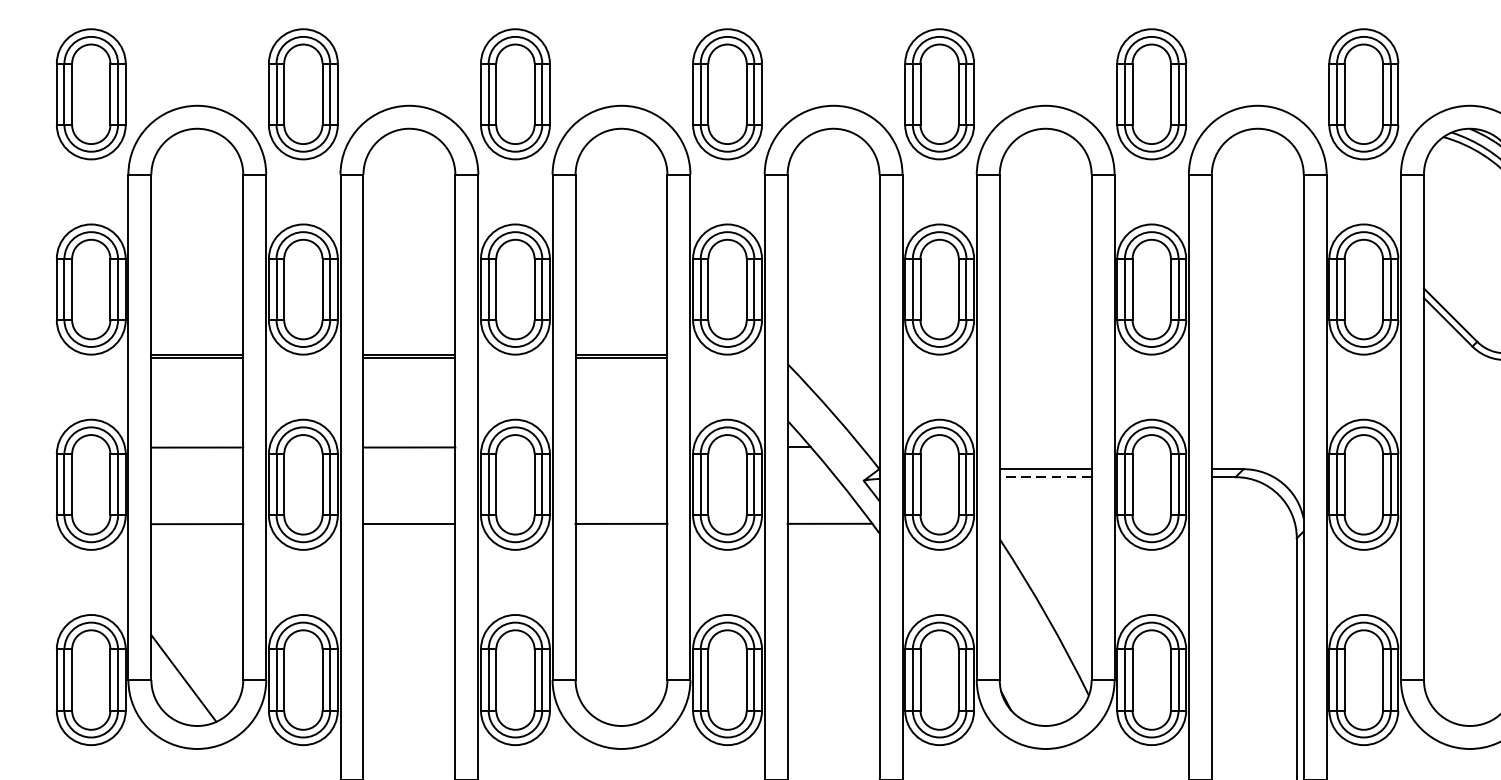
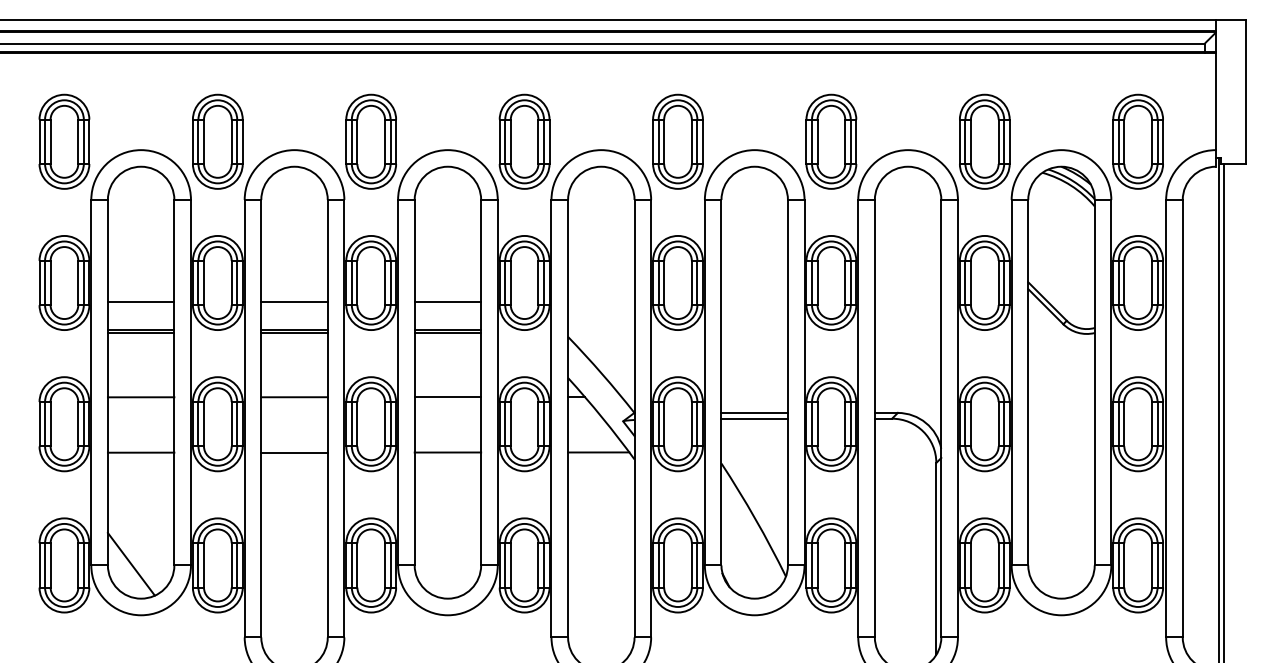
line: (196, 316) -> (140, 302), added
line: (409, 316) -> (294, 302), added
line: (620, 316) -> (447, 302), added
line: (620, 447) -> (447, 397), added
line: (1045, 476) -> (754, 418), dashed -> solid

